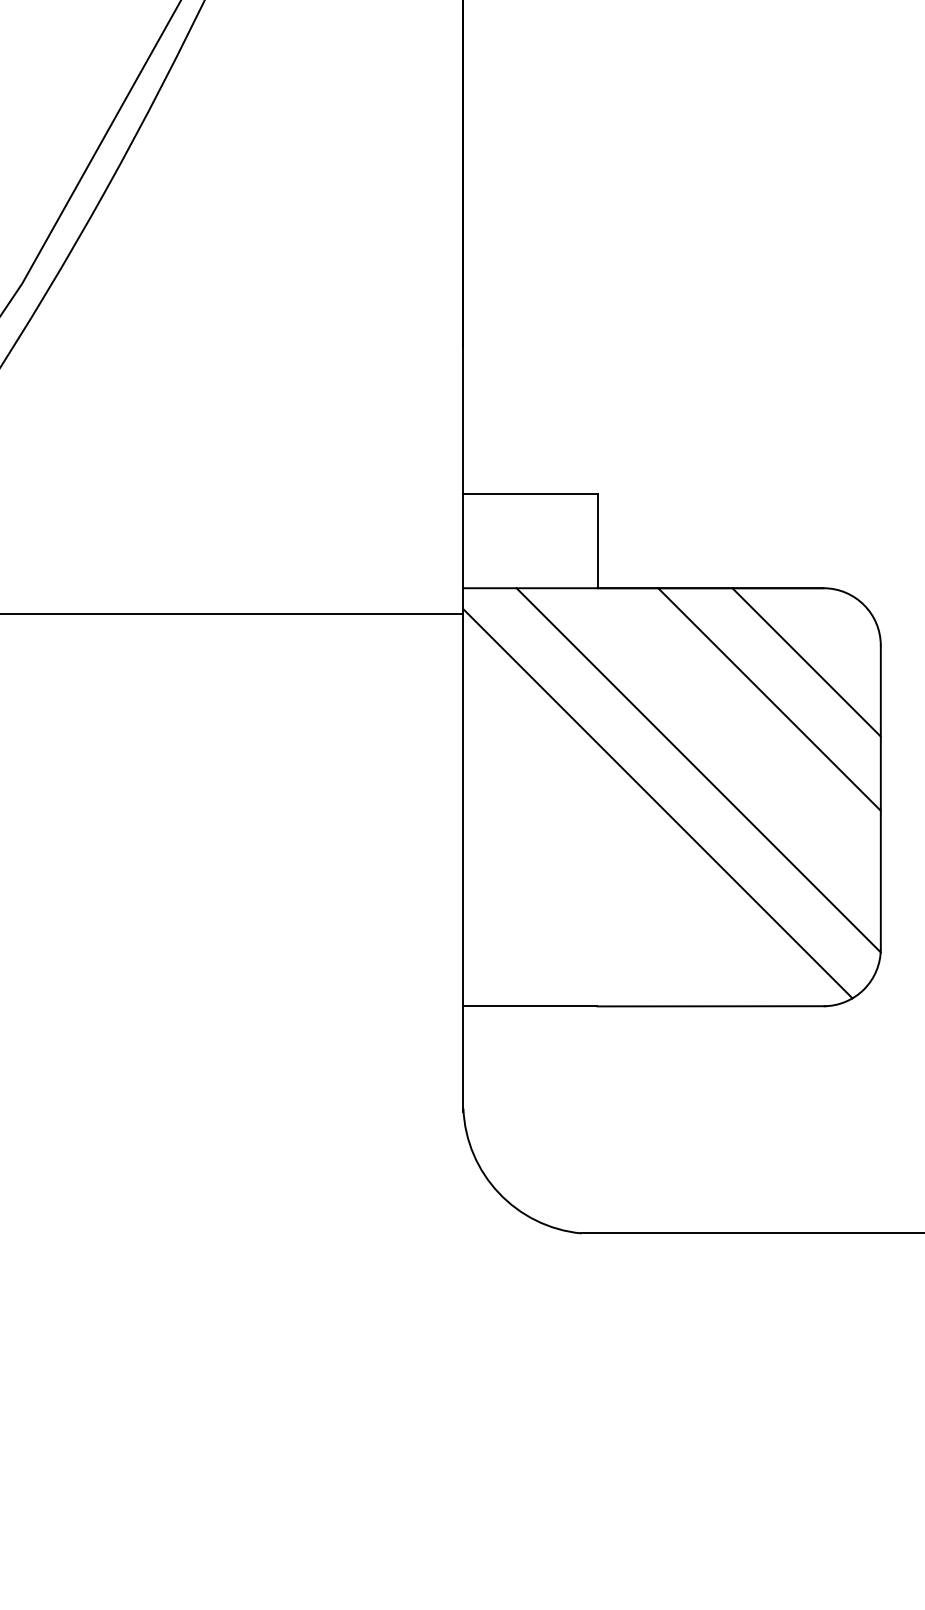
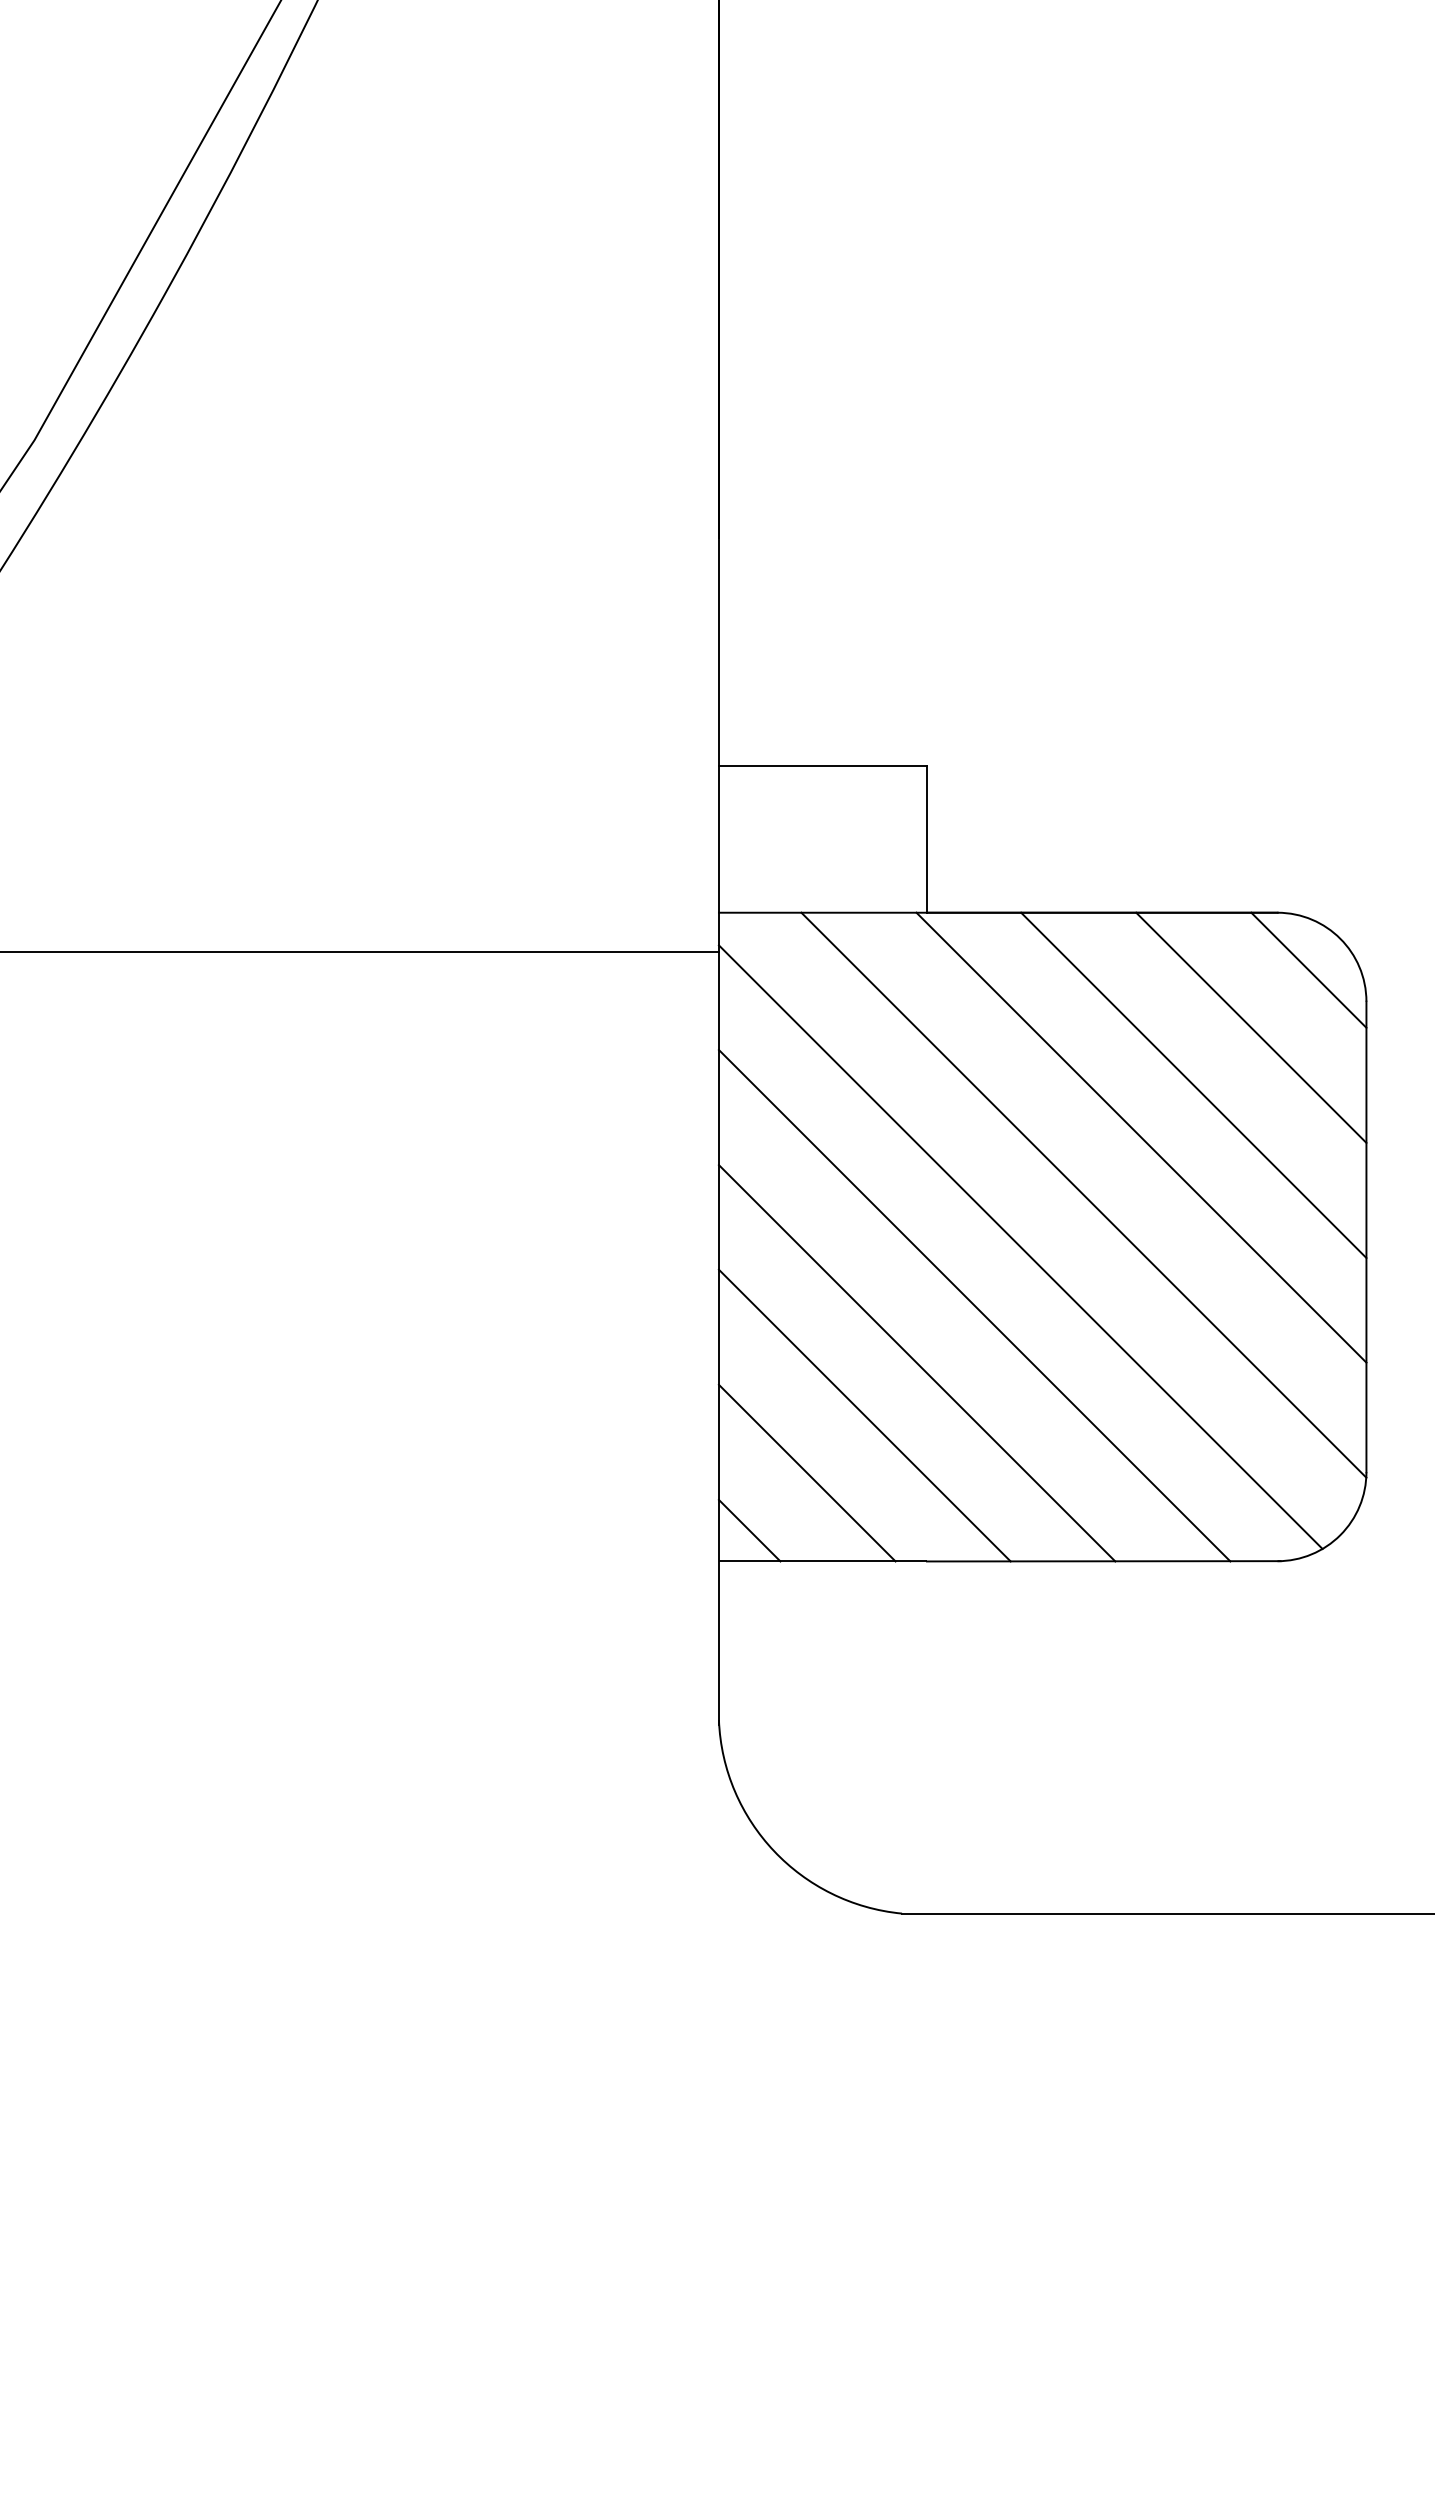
line: (843, 625) -> (1308, 970), added
line: (735, 733) -> (1141, 1138), added
line: (628, 841) -> (975, 1305), added
line: (590, 878) -> (916, 1363), added
line: (557, 912) -> (864, 1415), added
line: (520, 949) -> (807, 1473), added
line: (483, 986) -> (750, 1530), added

